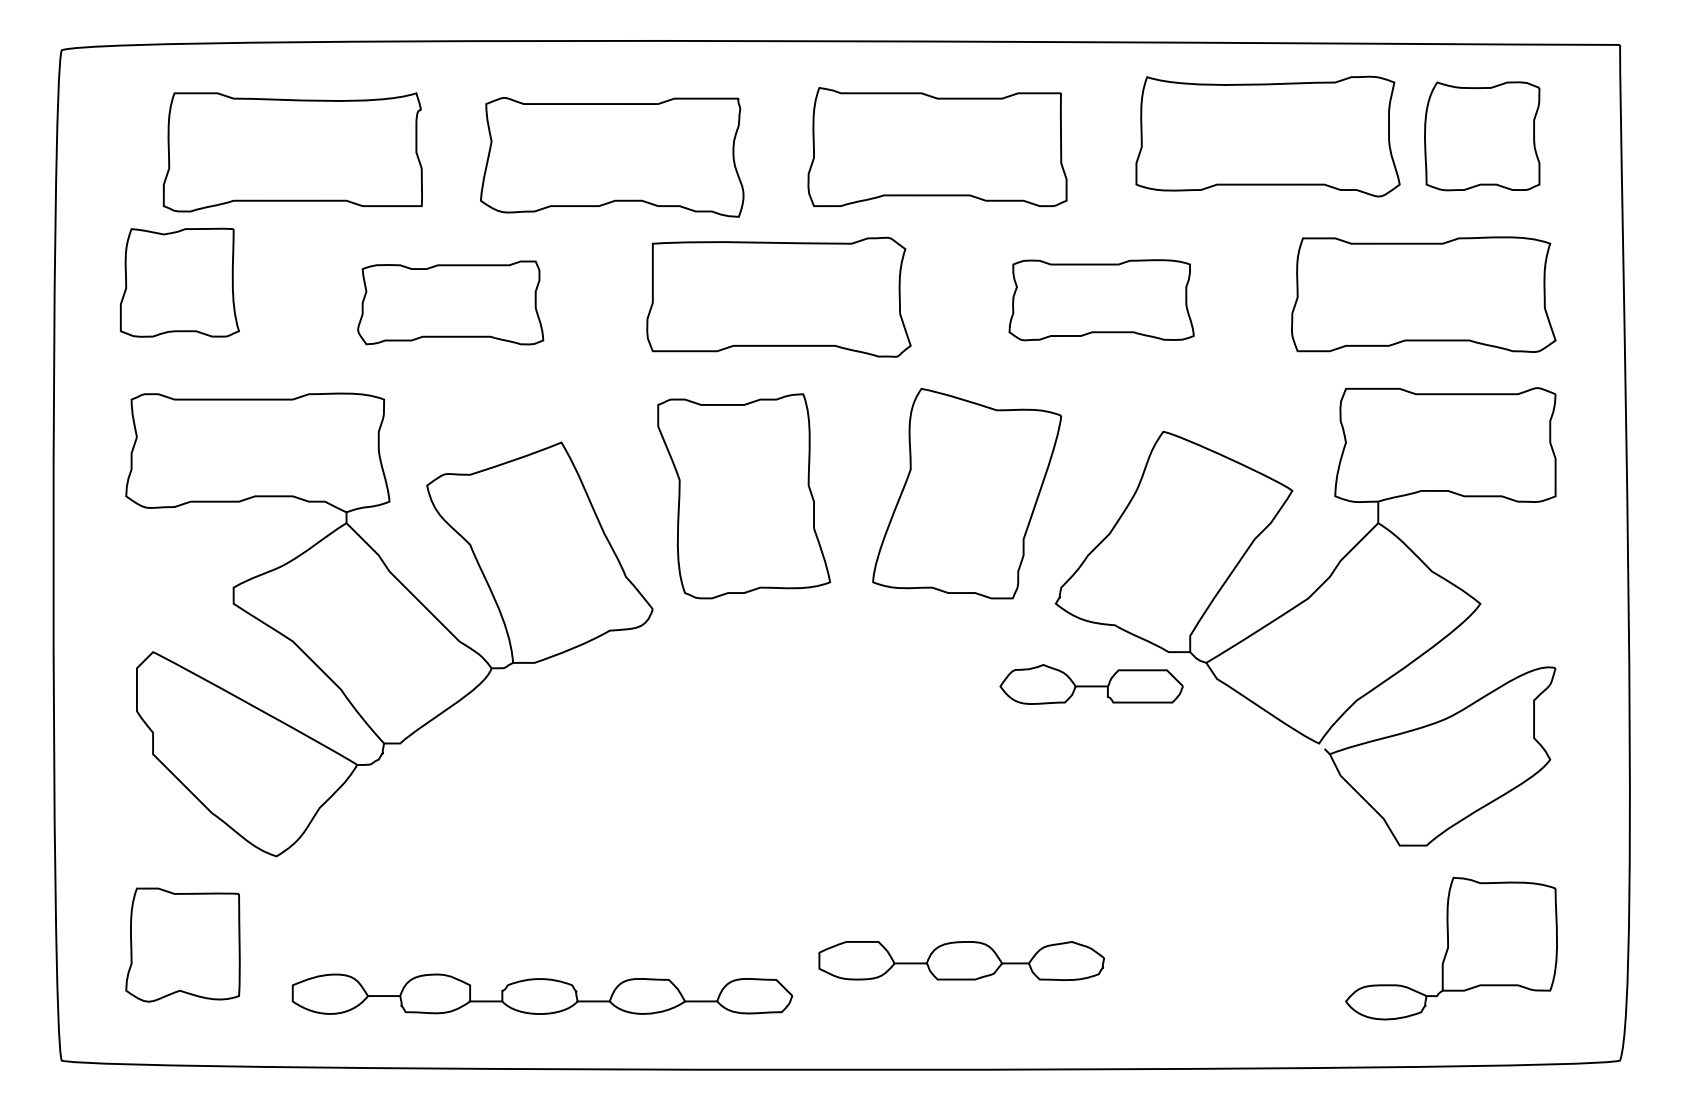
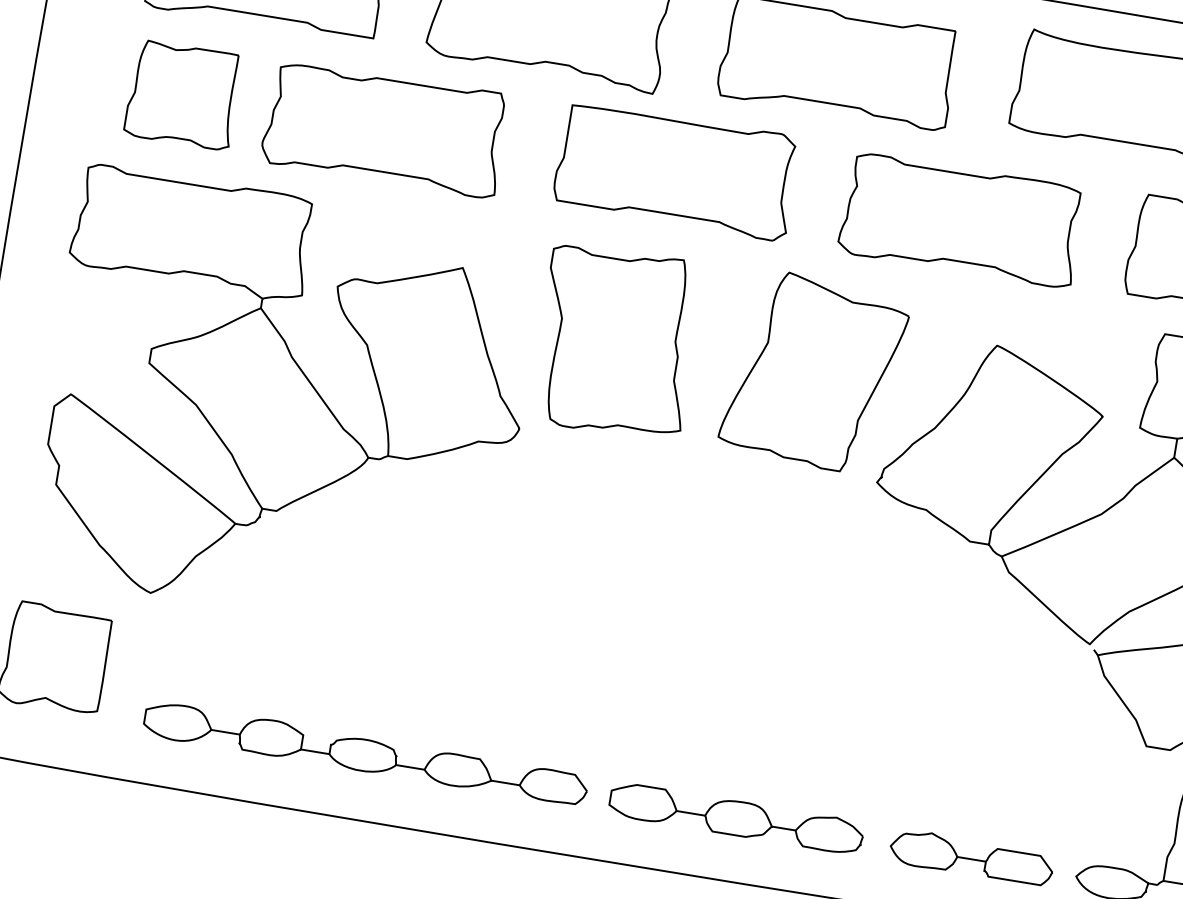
part: (179, 282) -> (183, 94), moved
part: (1101, 300) -> (961, 220), size x1.43
part: (450, 302) -> (384, 127), size x1.43
part: (1091, 684) -> (971, 857), moved
part: (961, 960) -> (736, 818), moved

